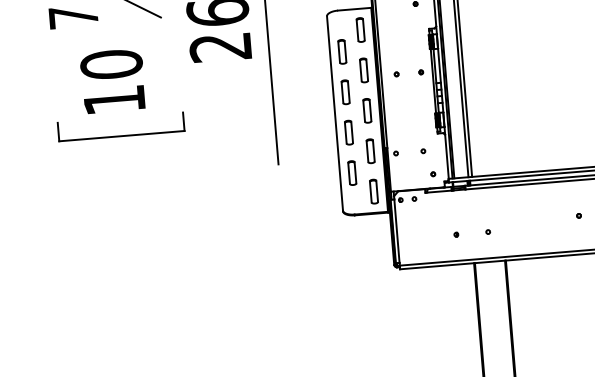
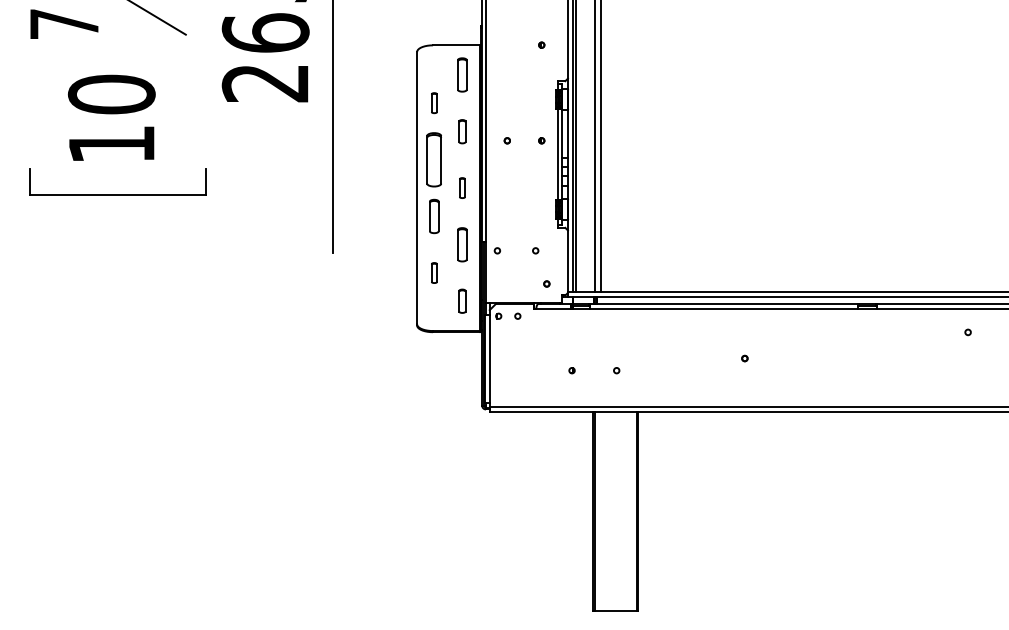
part: (342, 51) -> (434, 102), size x0.6
part: (364, 70) -> (462, 131), size x0.7
part: (345, 92) -> (434, 159), size x1.6
part: (367, 110) -> (462, 187), size x0.6
part: (352, 172) -> (434, 272), size x0.6
part: (374, 191) -> (462, 300), size x0.7

